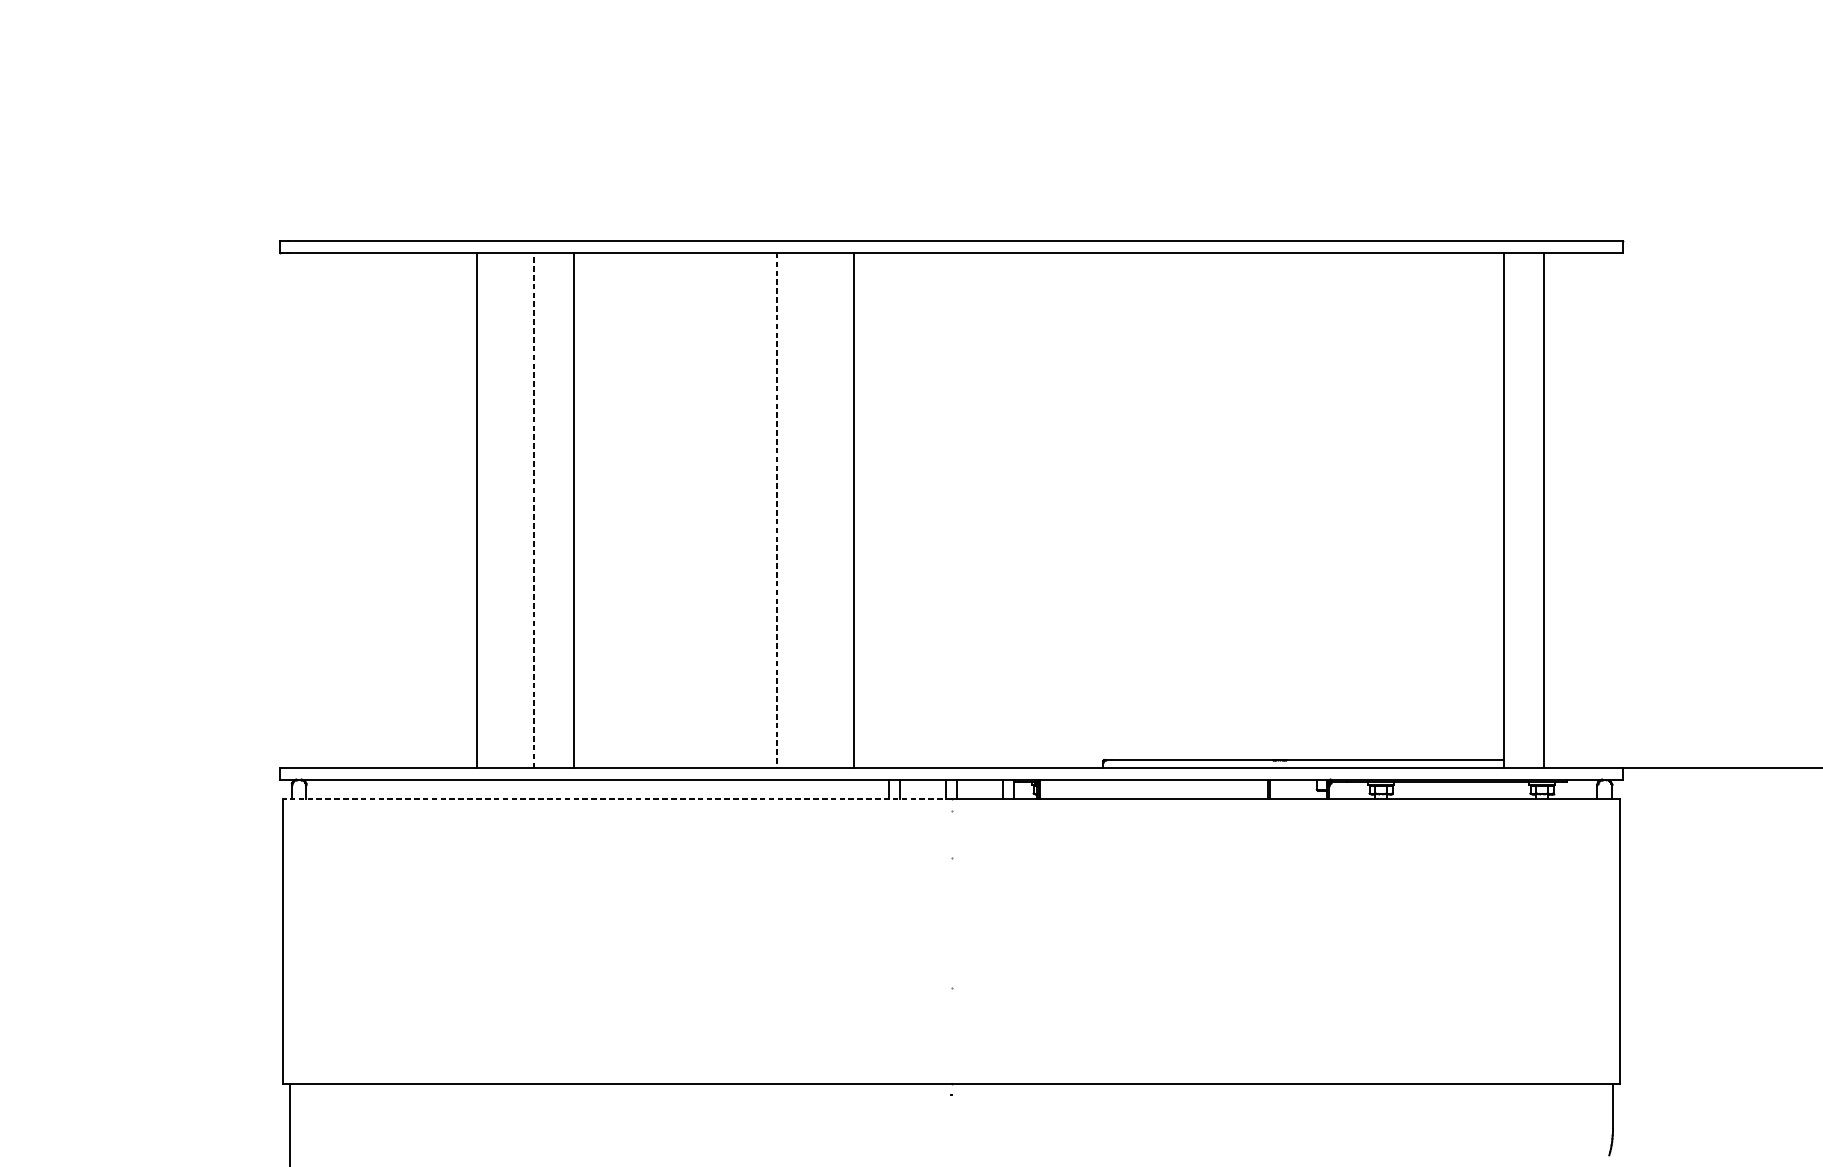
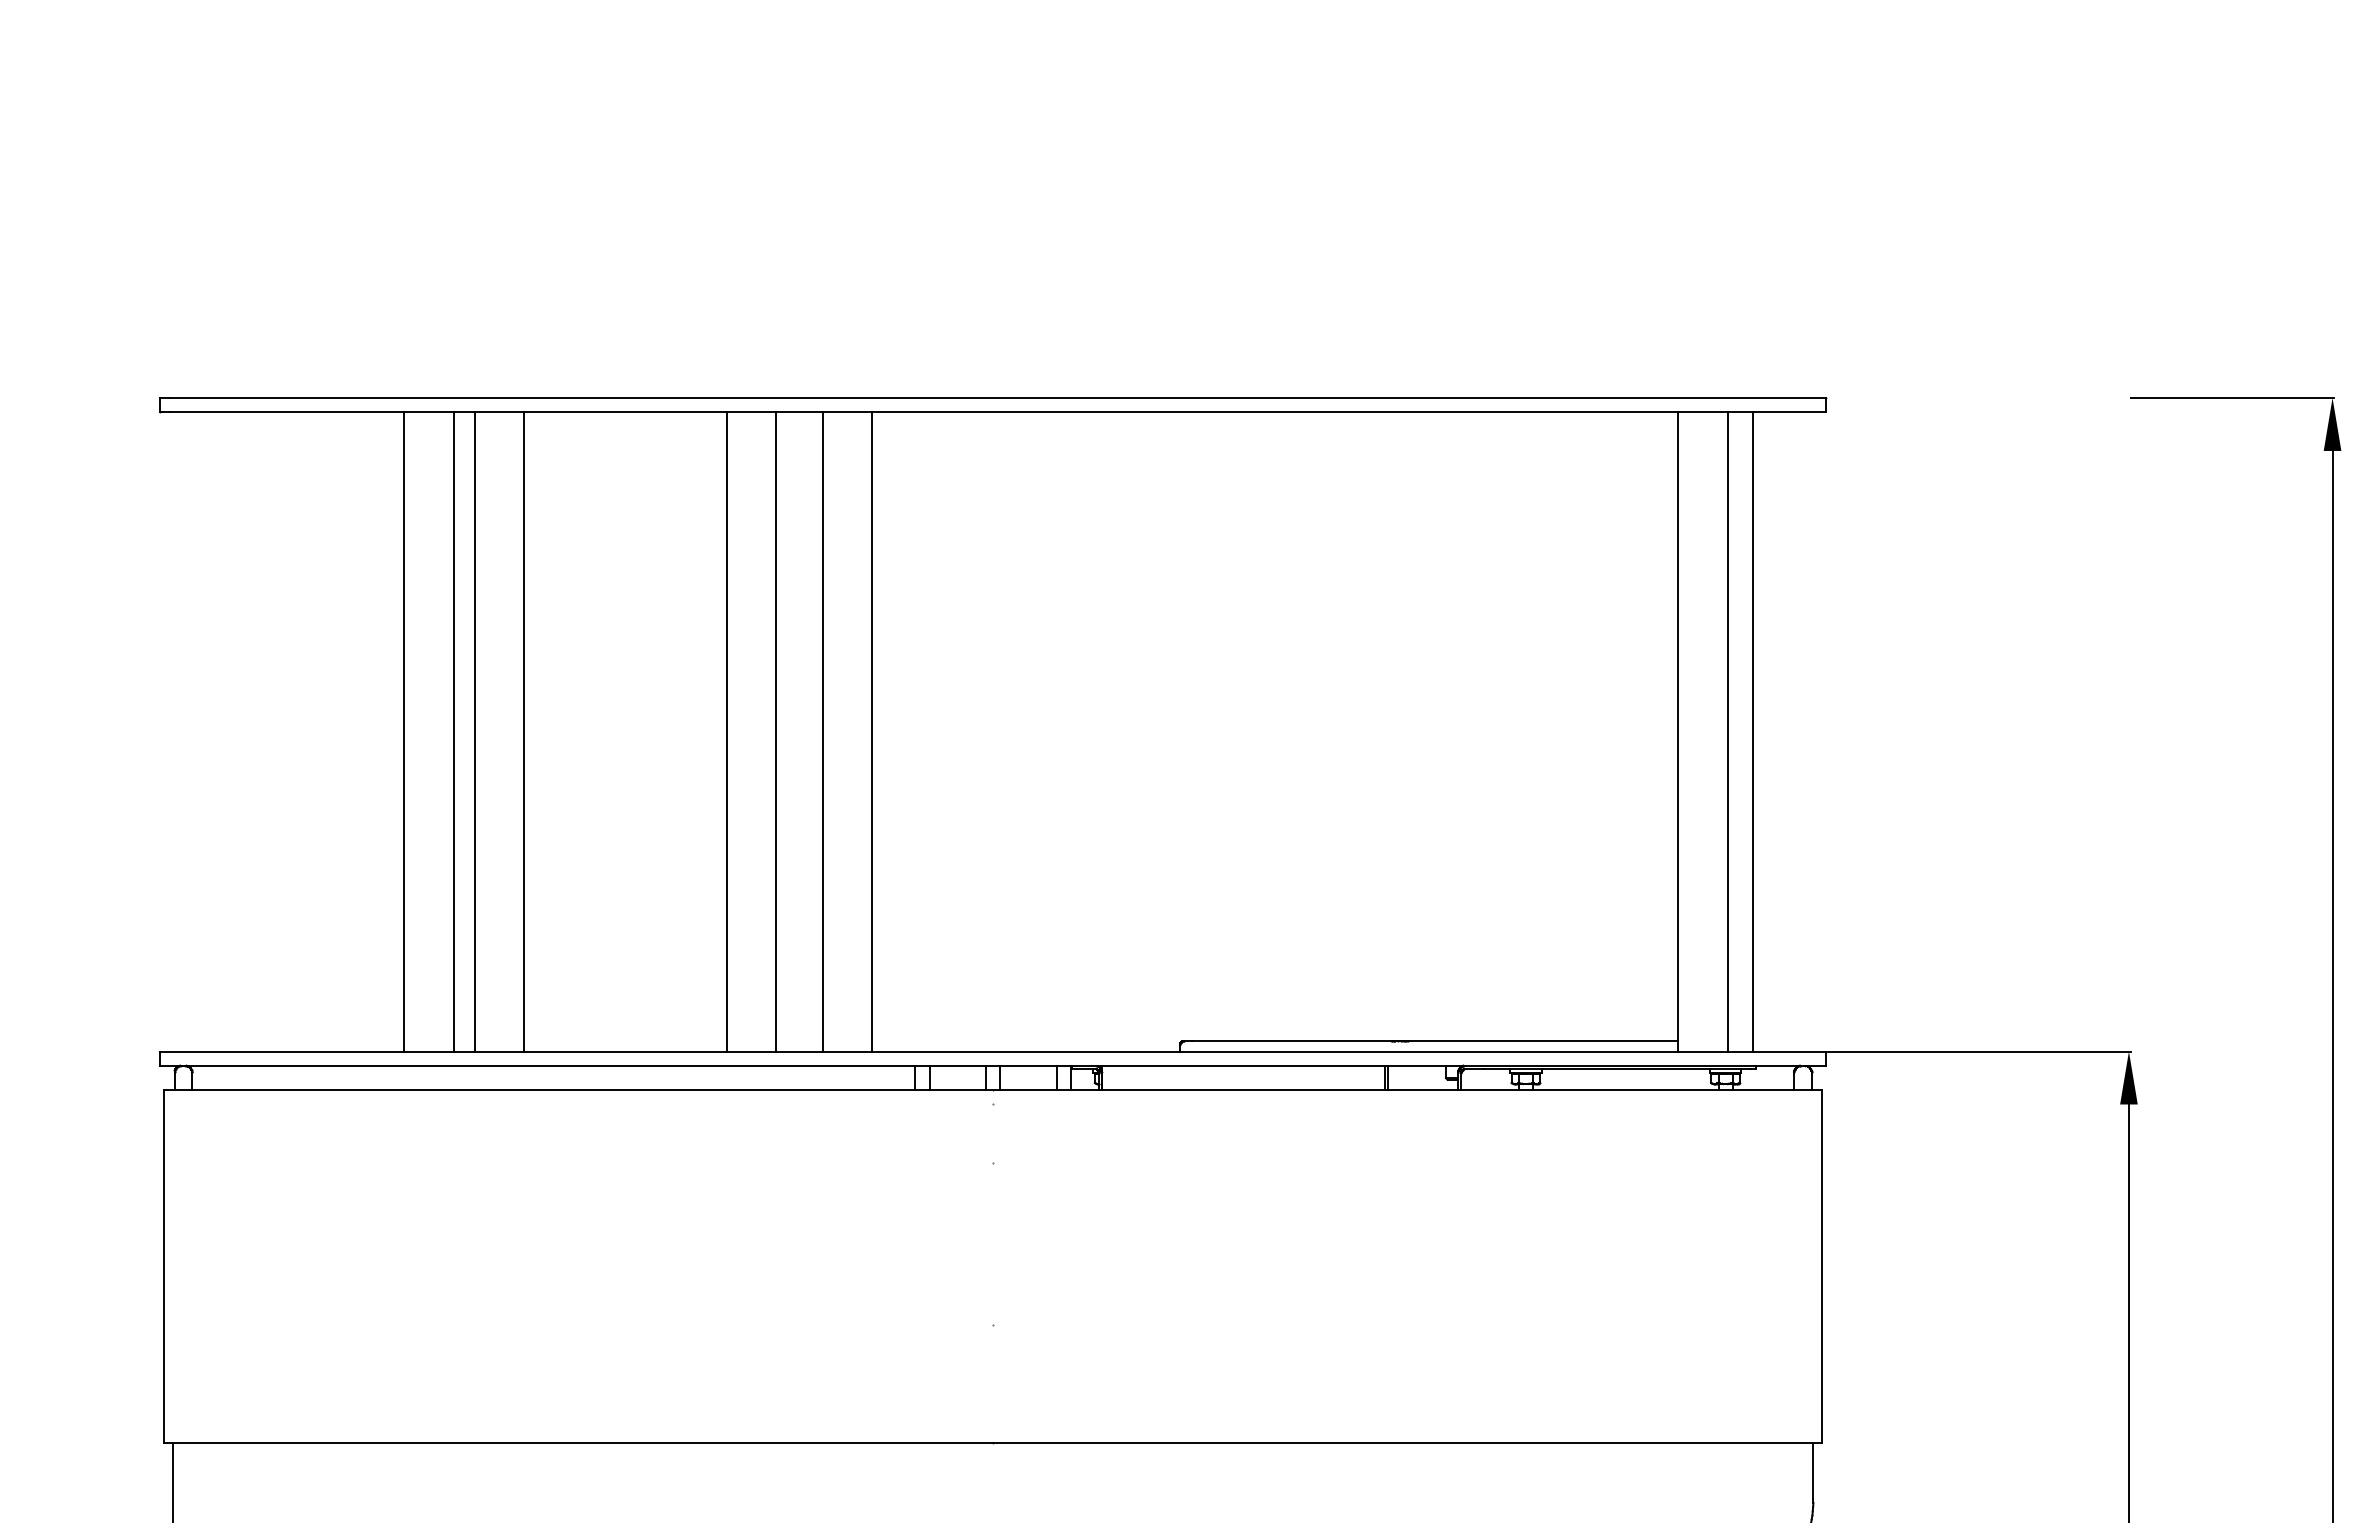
line: (516, 510) -> (453, 731), added
line: (533, 510) -> (474, 731), dashed -> solid
line: (736, 510) -> (726, 731), added
line: (777, 510) -> (776, 731), dashed -> solid
line: (814, 510) -> (822, 731), added
line: (1564, 510) -> (1753, 731), added
line: (617, 799) -> (578, 1090), dashed -> solid

